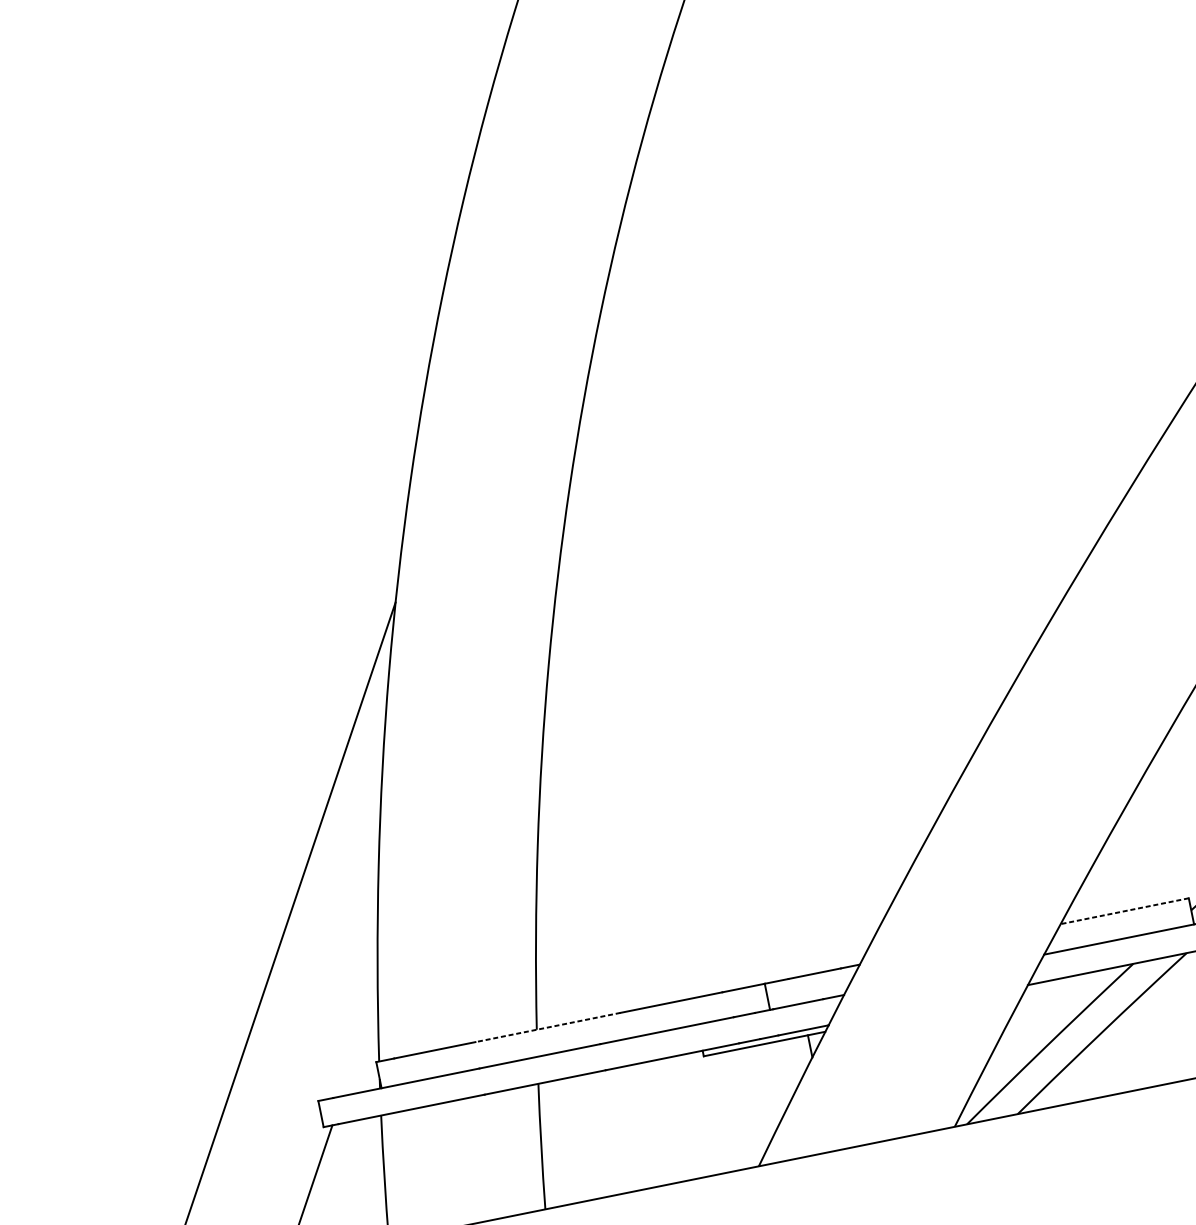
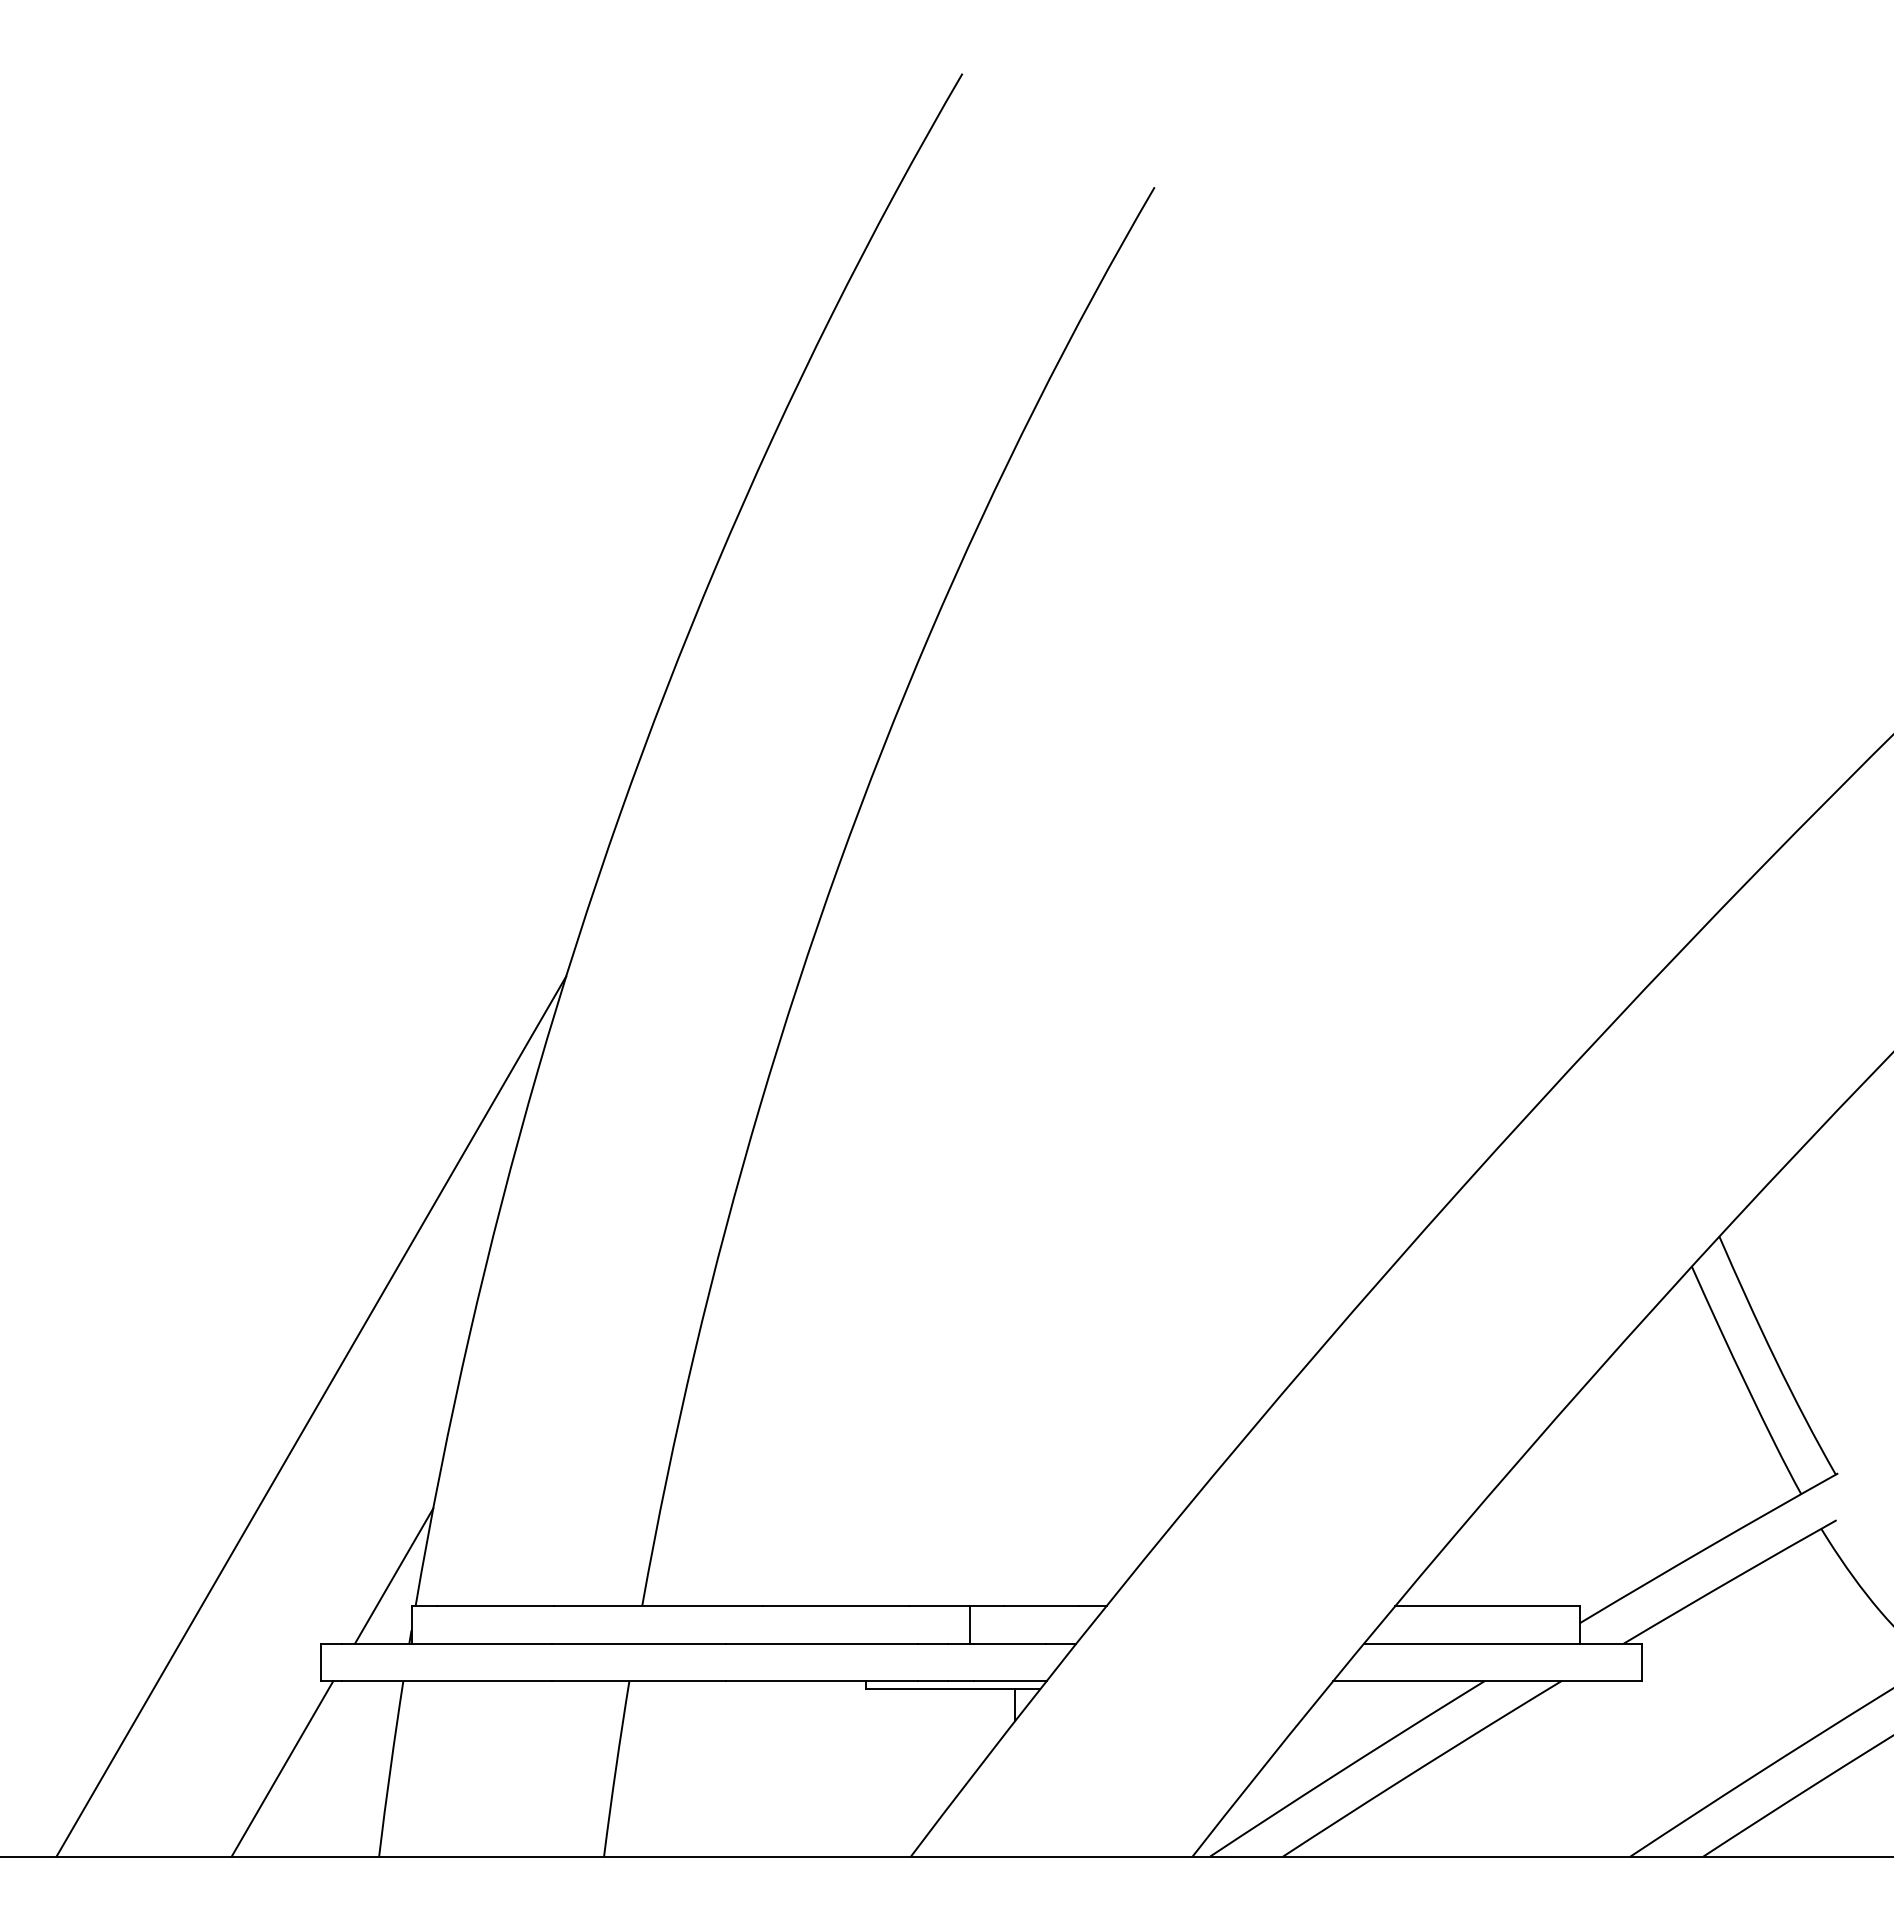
line: (1124, 911) -> (1486, 1606), dashed -> solid
line: (547, 1027) -> (657, 1606), dashed -> solid
line: (360, 1043) -> (394, 1575), added

